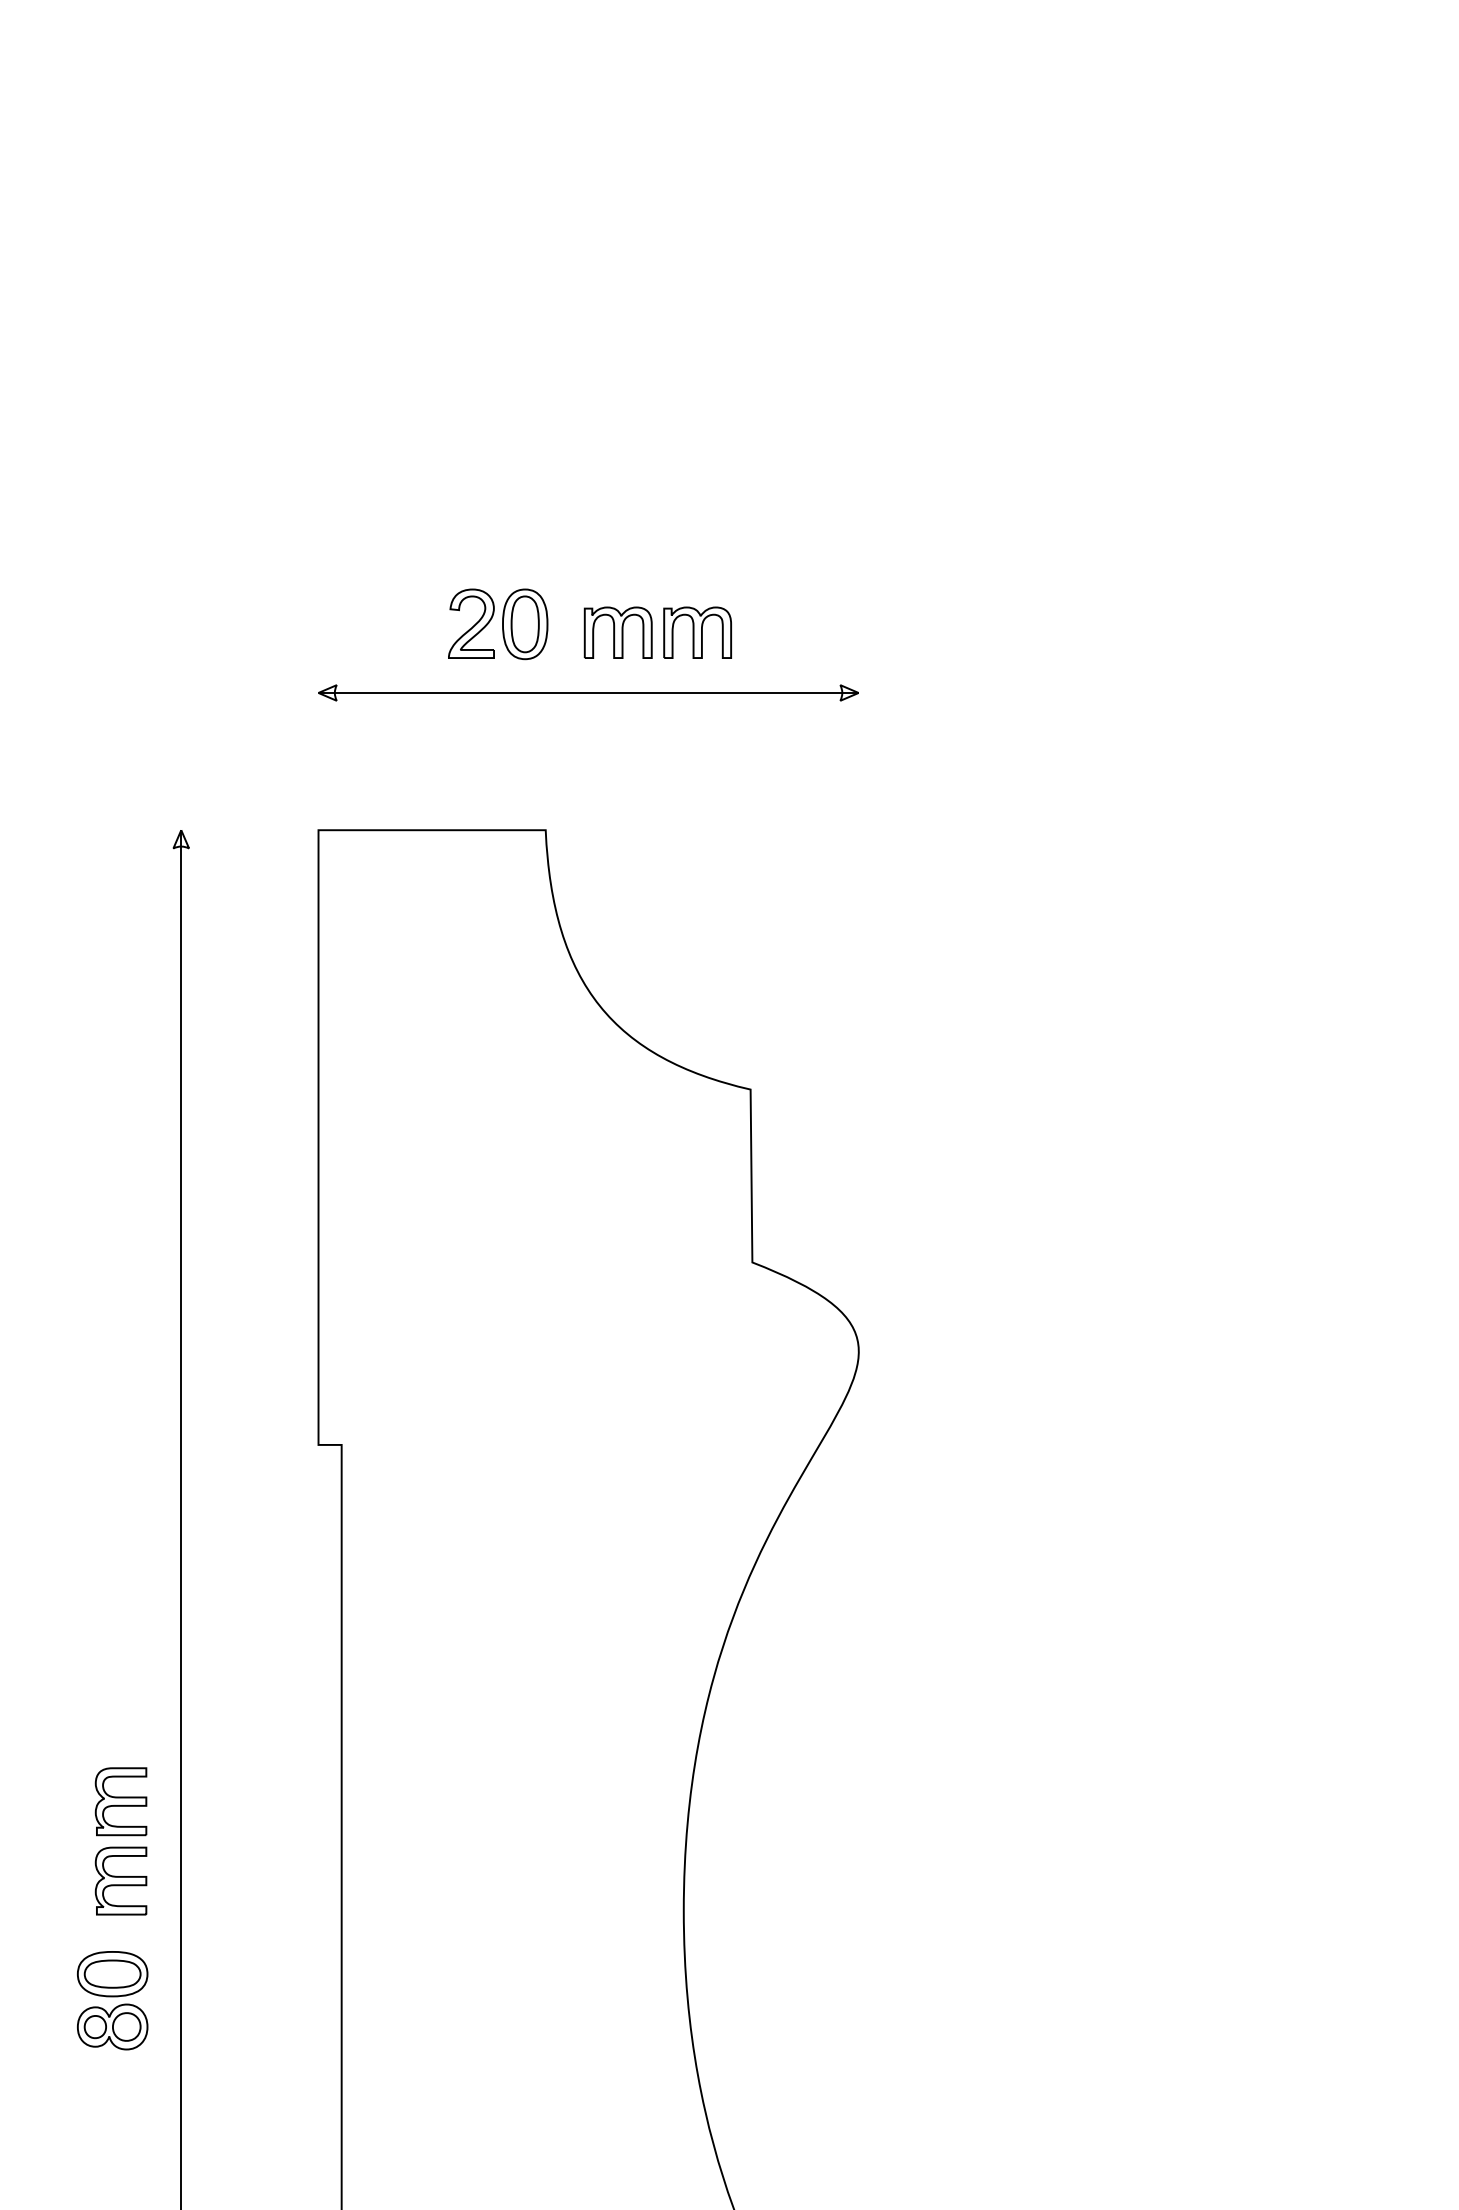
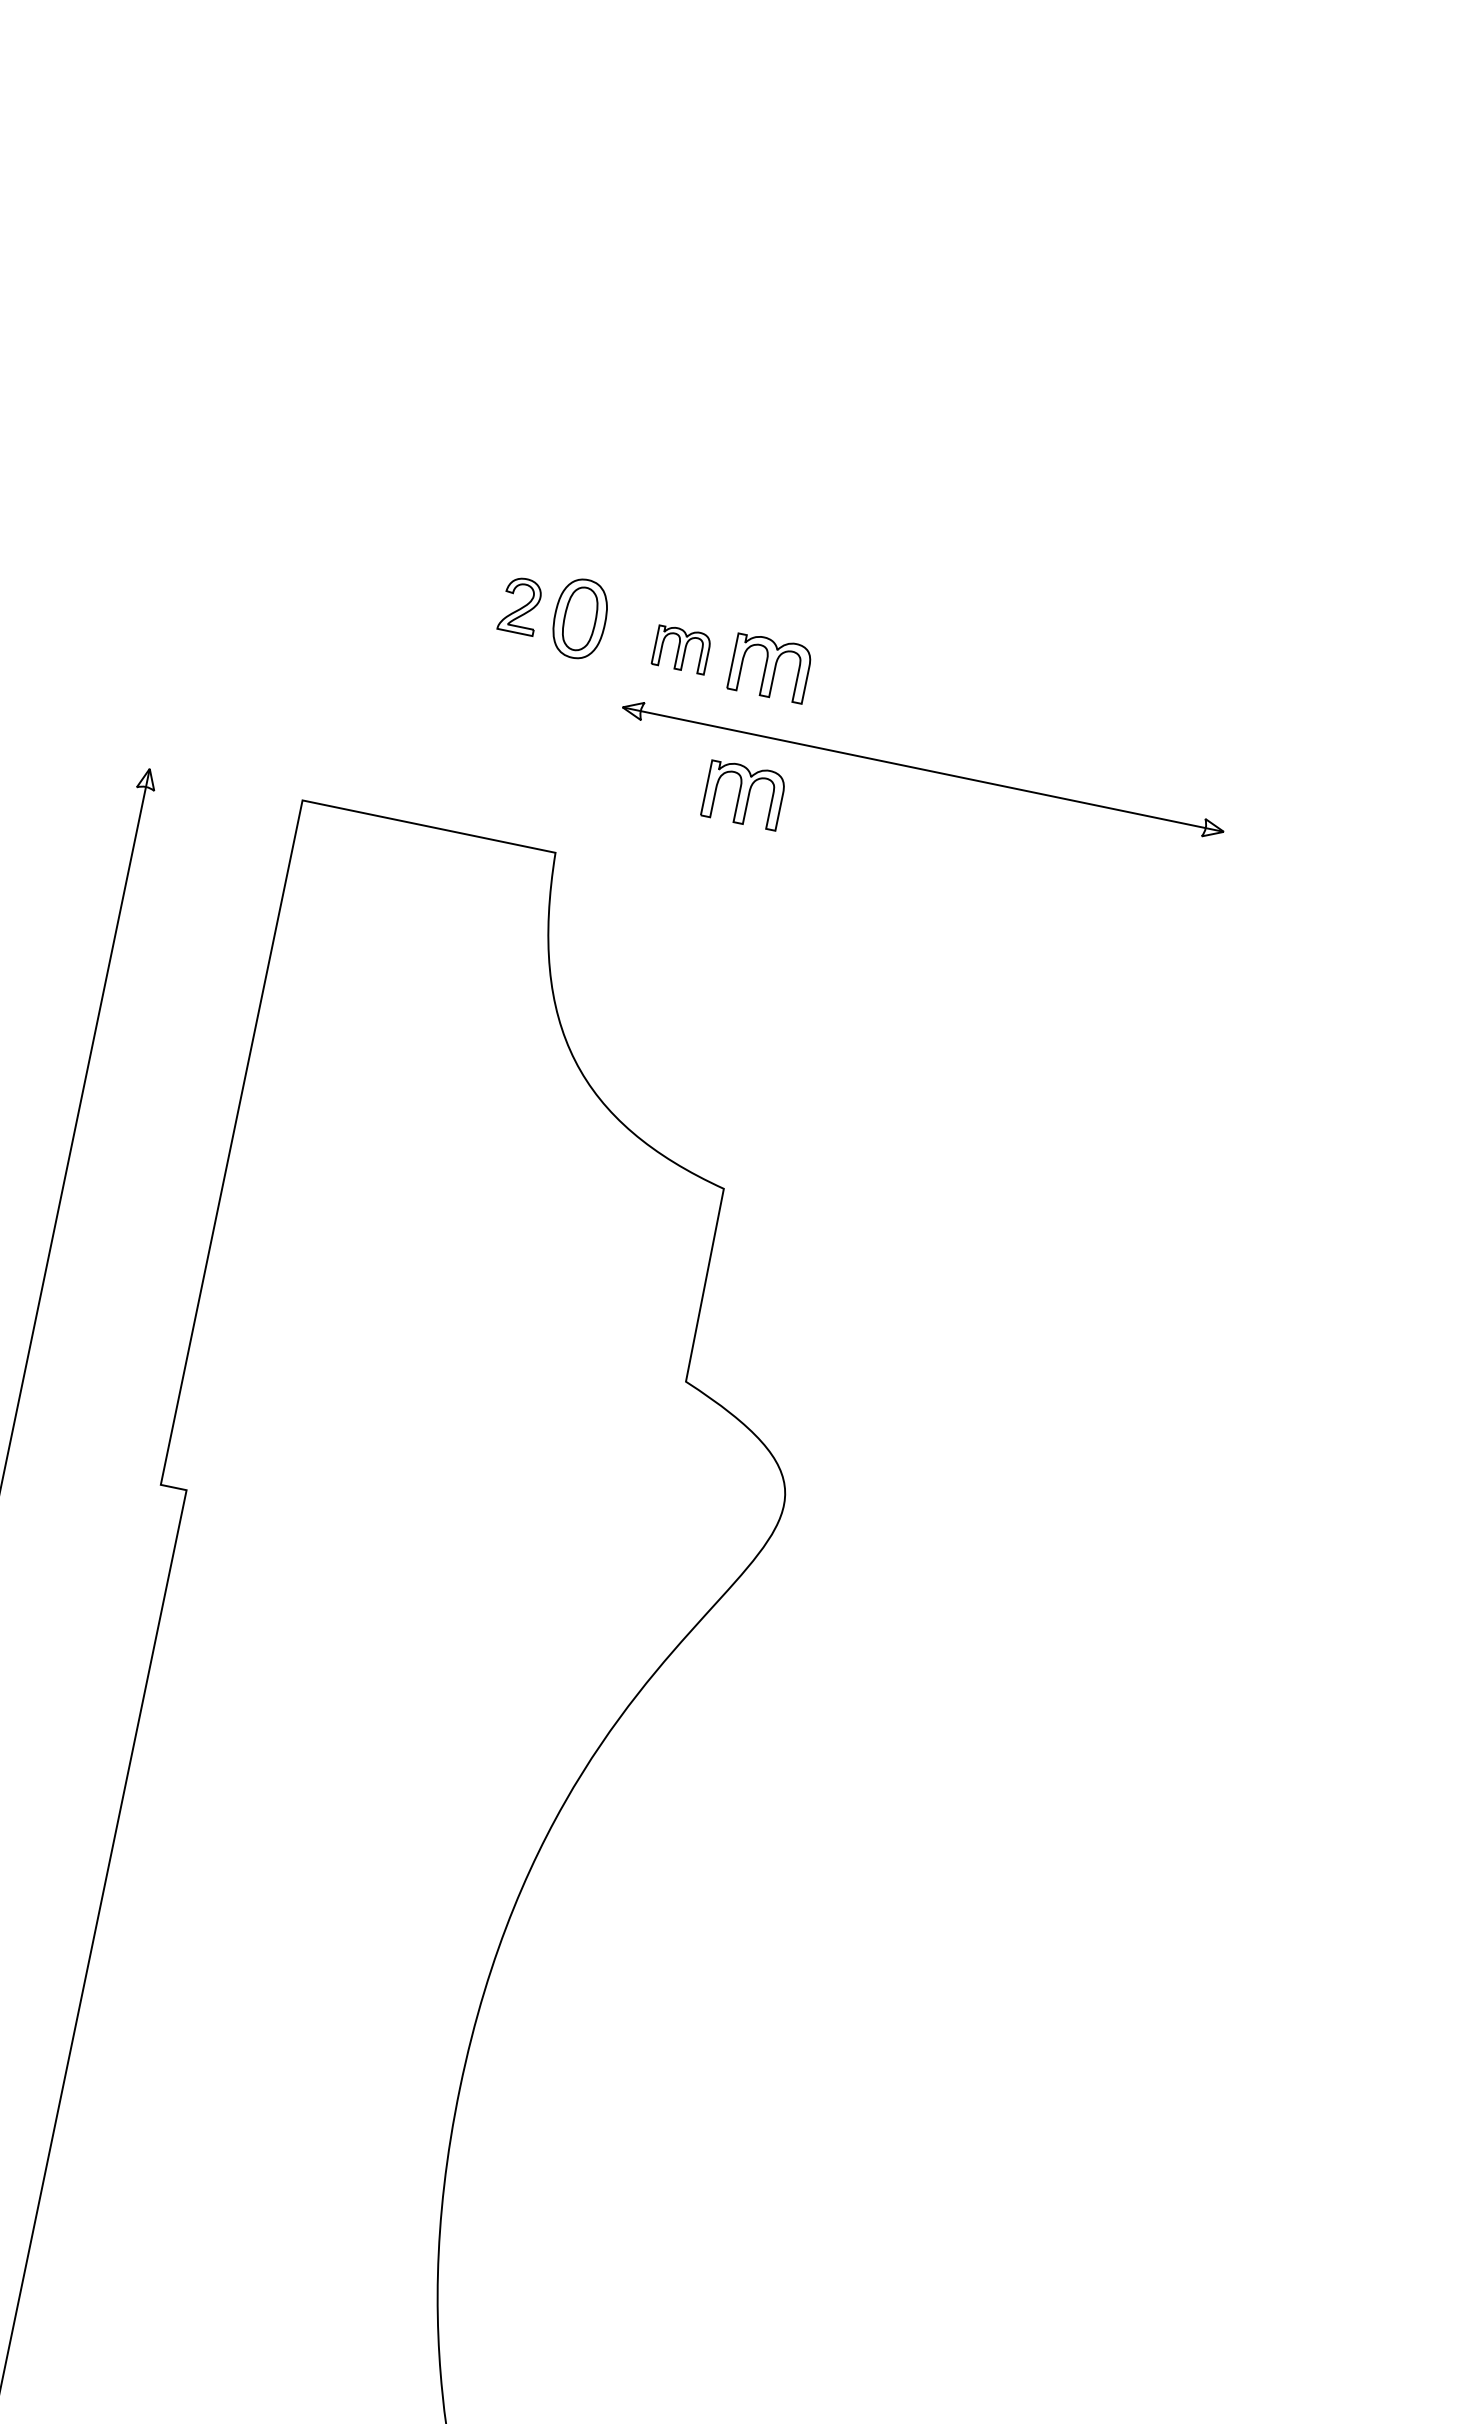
part: (471, 623) -> (520, 605), size x0.7
part: (617, 632) -> (681, 649), size x0.7
part: (588, 692) -> (923, 769), moved
part: (697, 746) -> (743, 794), added

